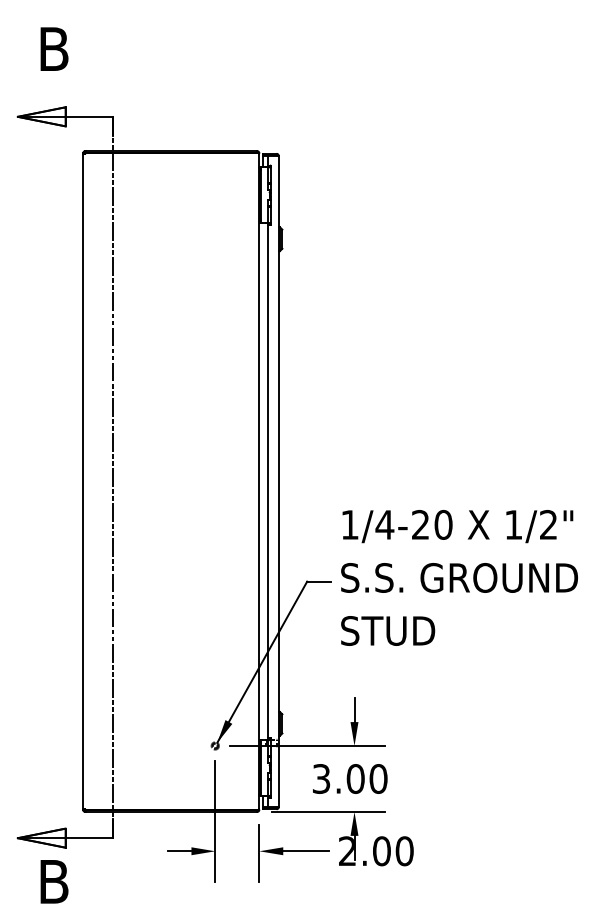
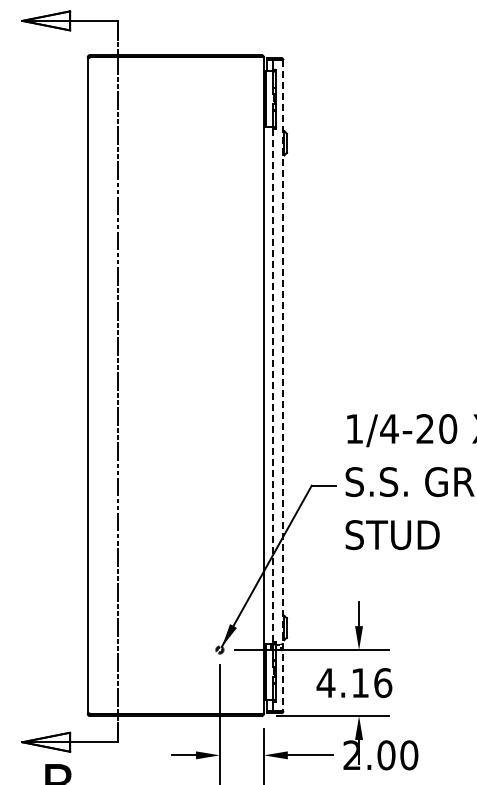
line: (268, 481) -> (273, 385), solid -> dashed
line: (278, 482) -> (283, 386), solid -> dashed
text: (349, 778) -> (354, 682), 3.00 -> 4.16

